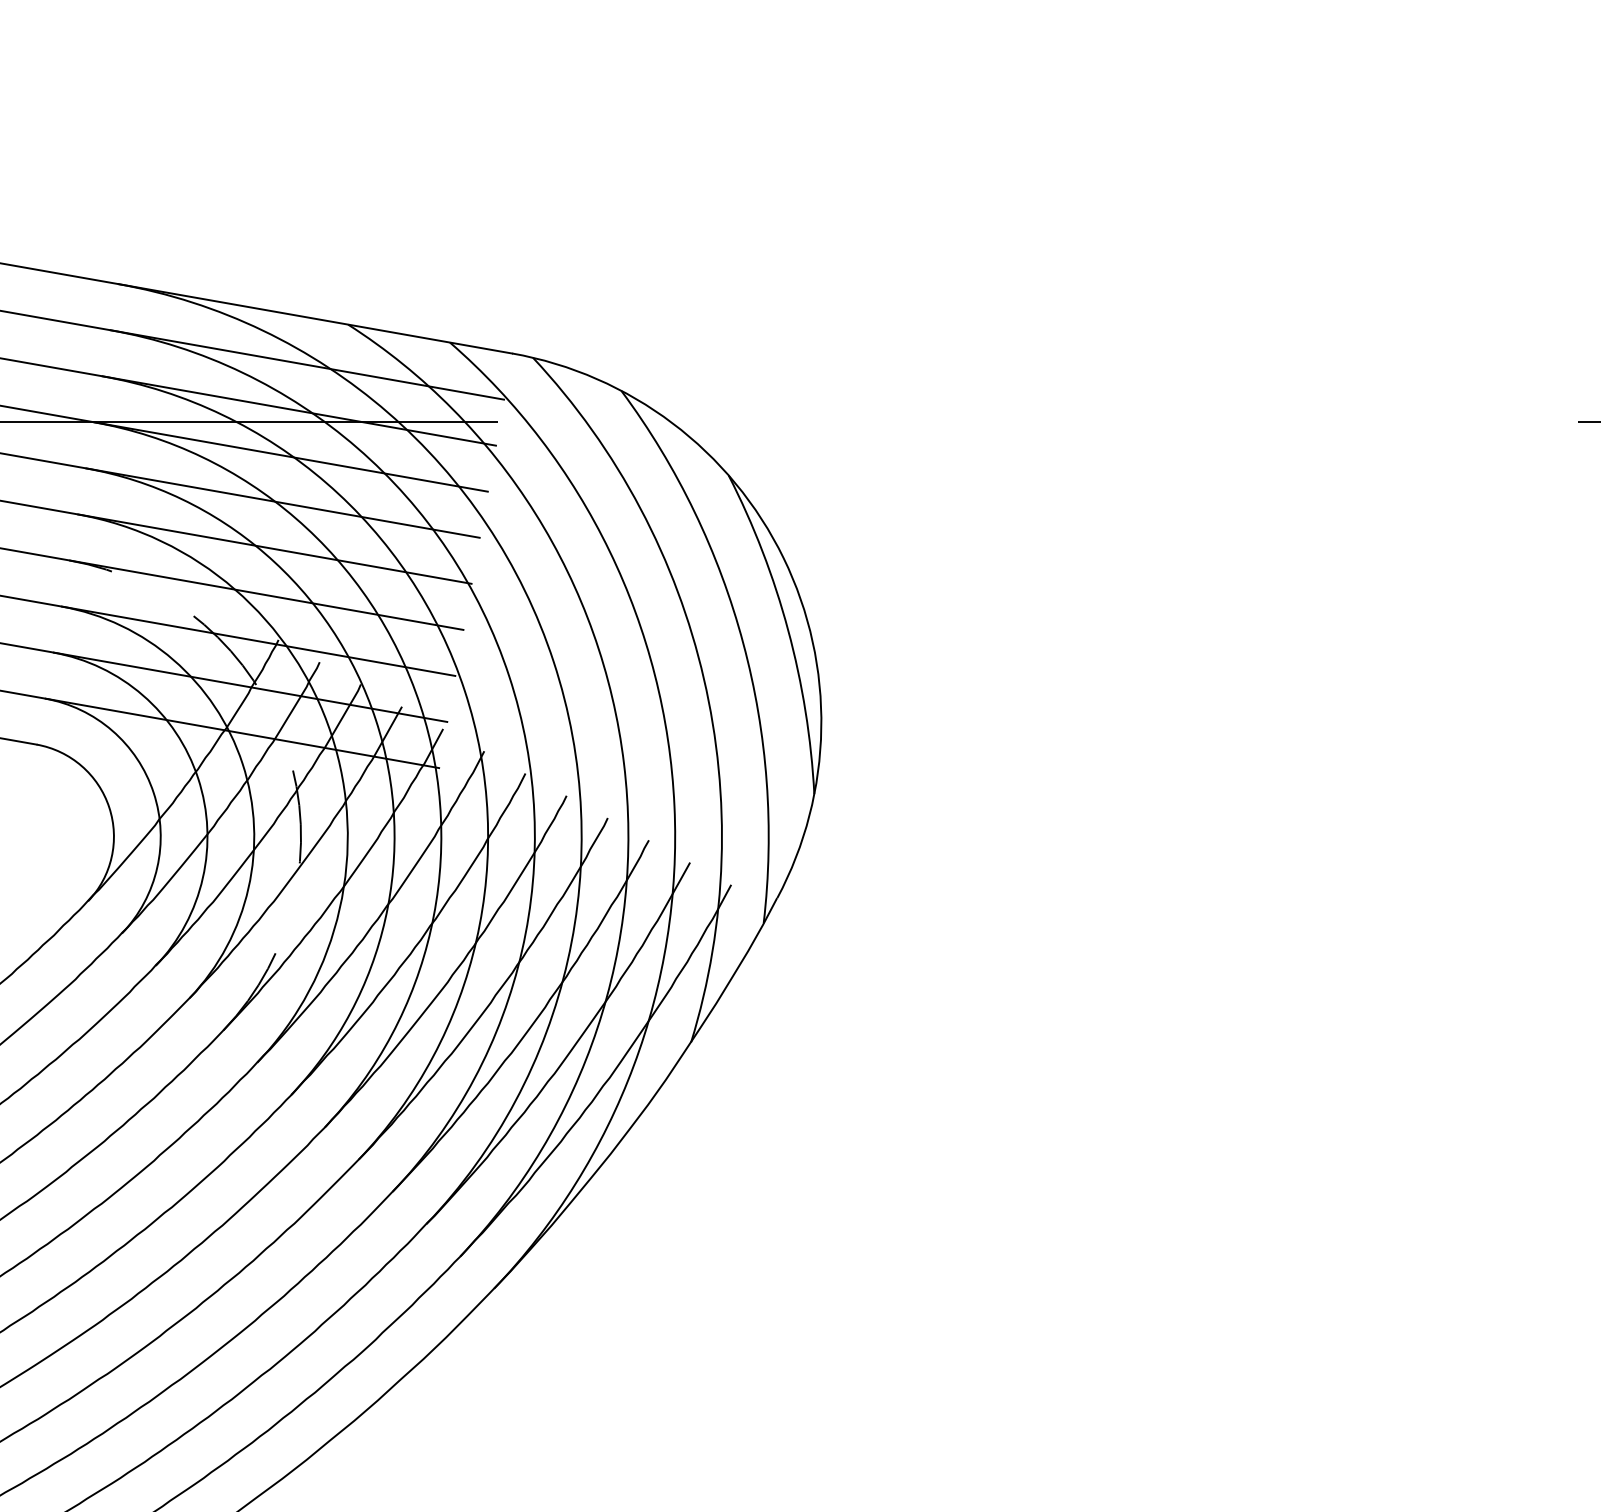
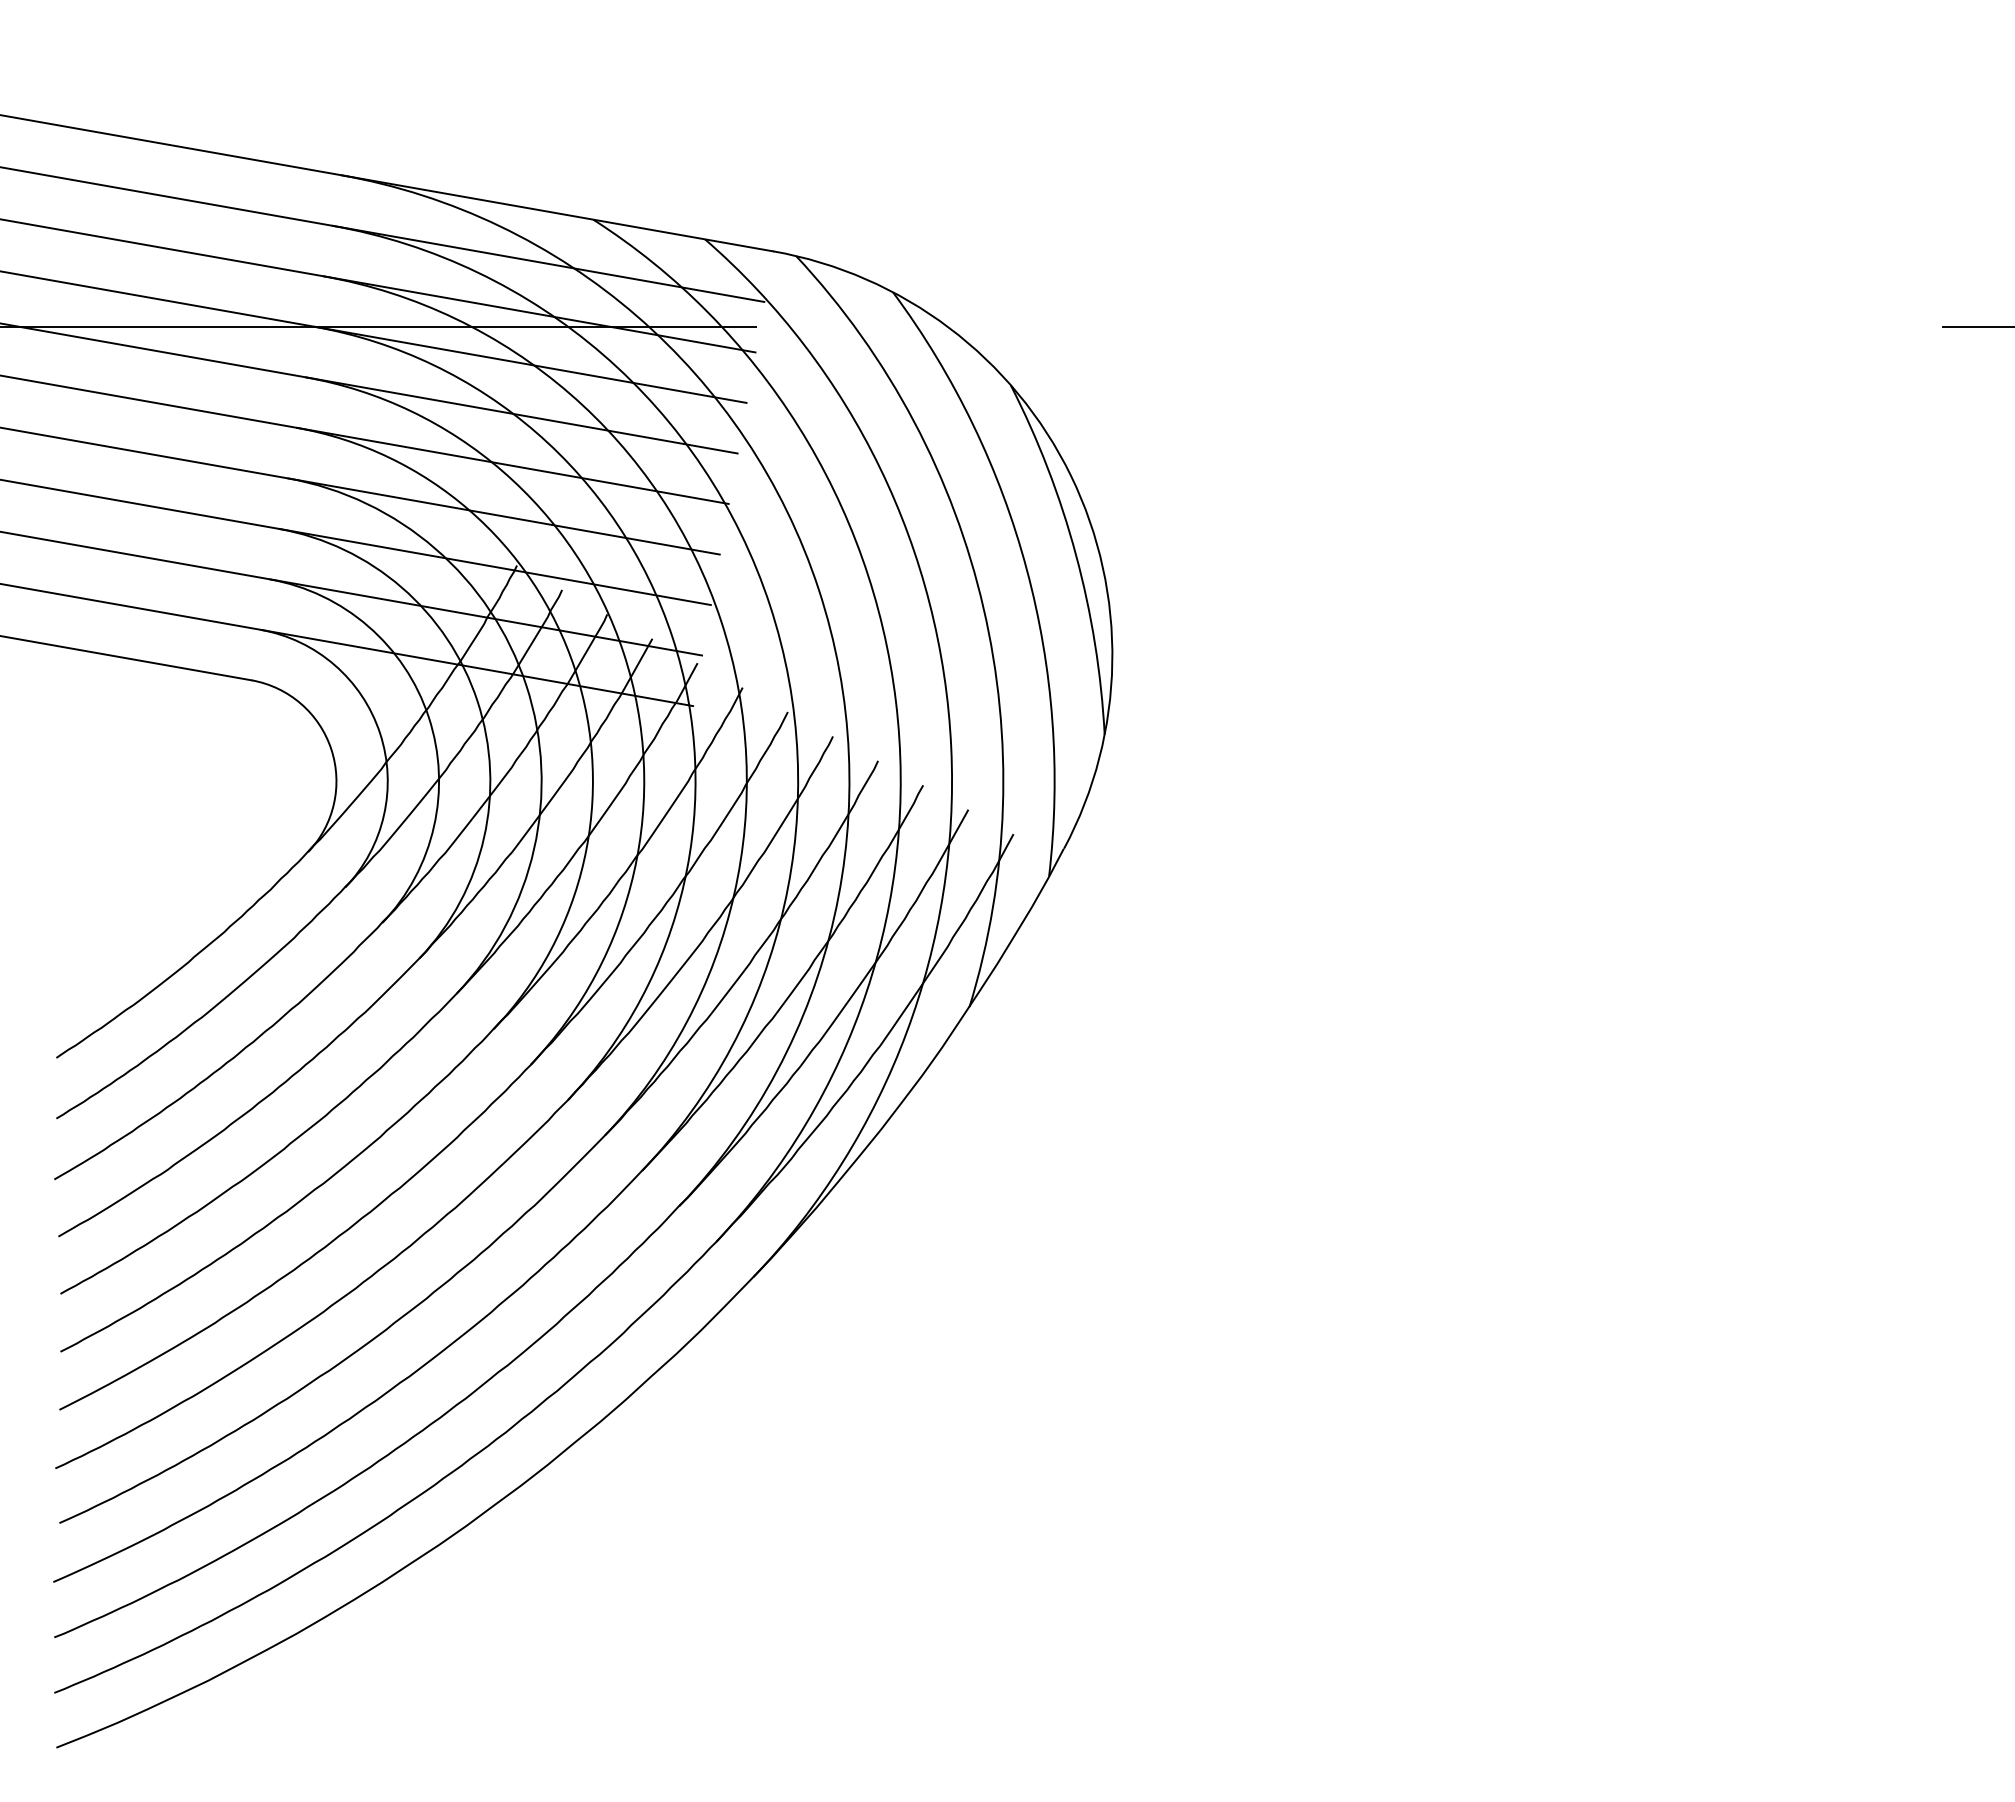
arc: (287, 749) -> (526, 685), dashed -> solid

